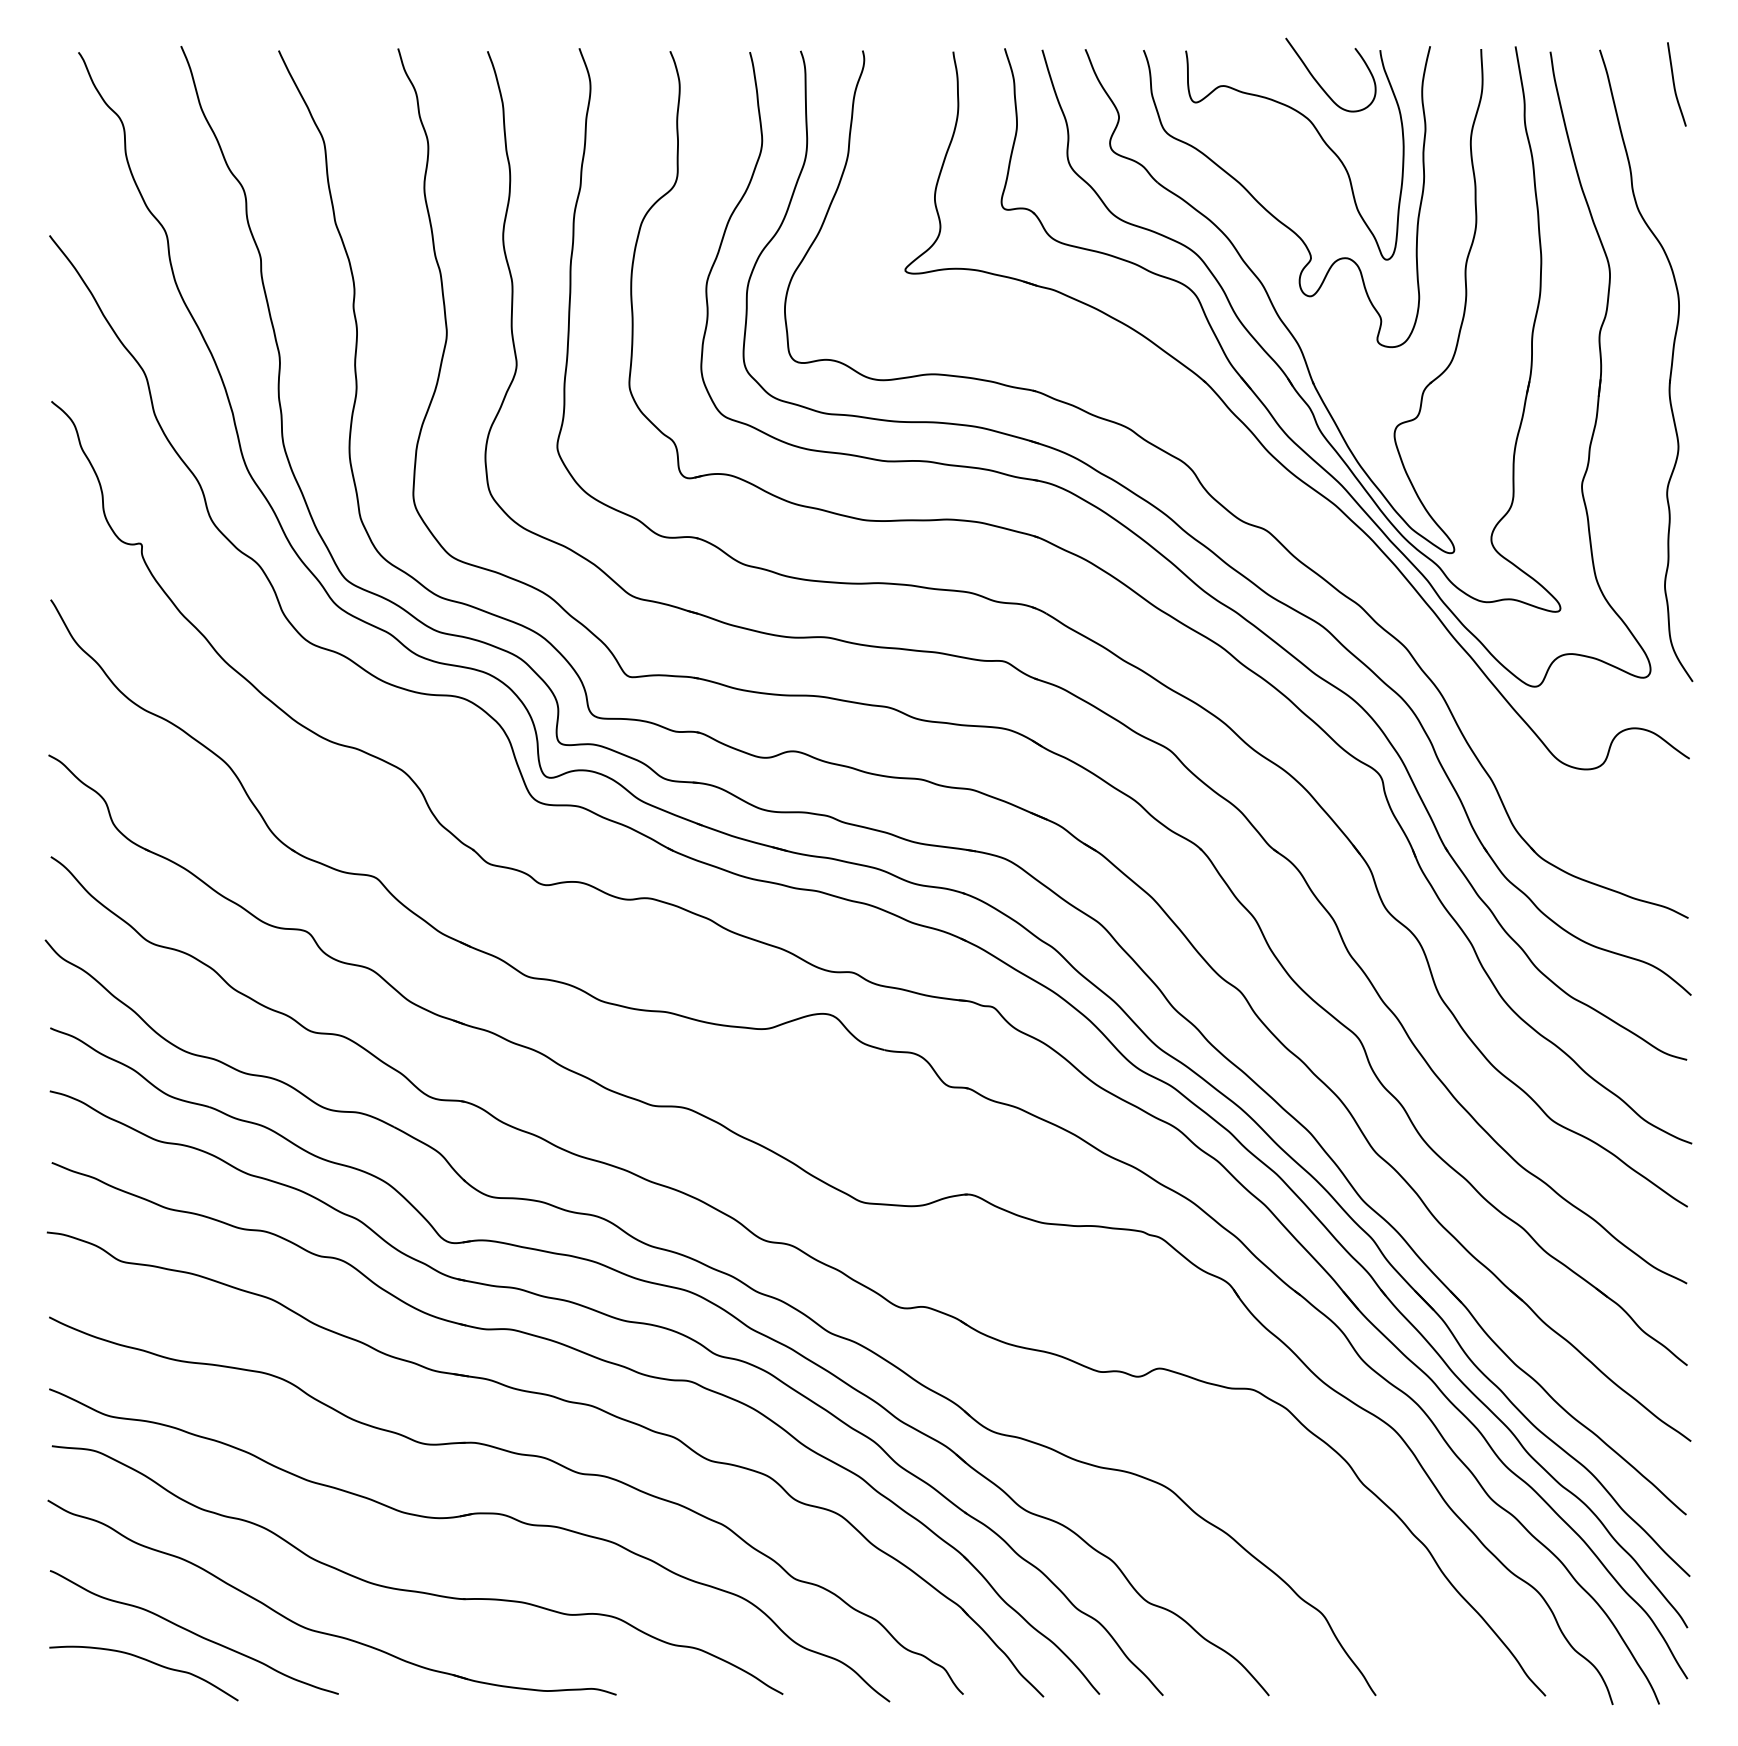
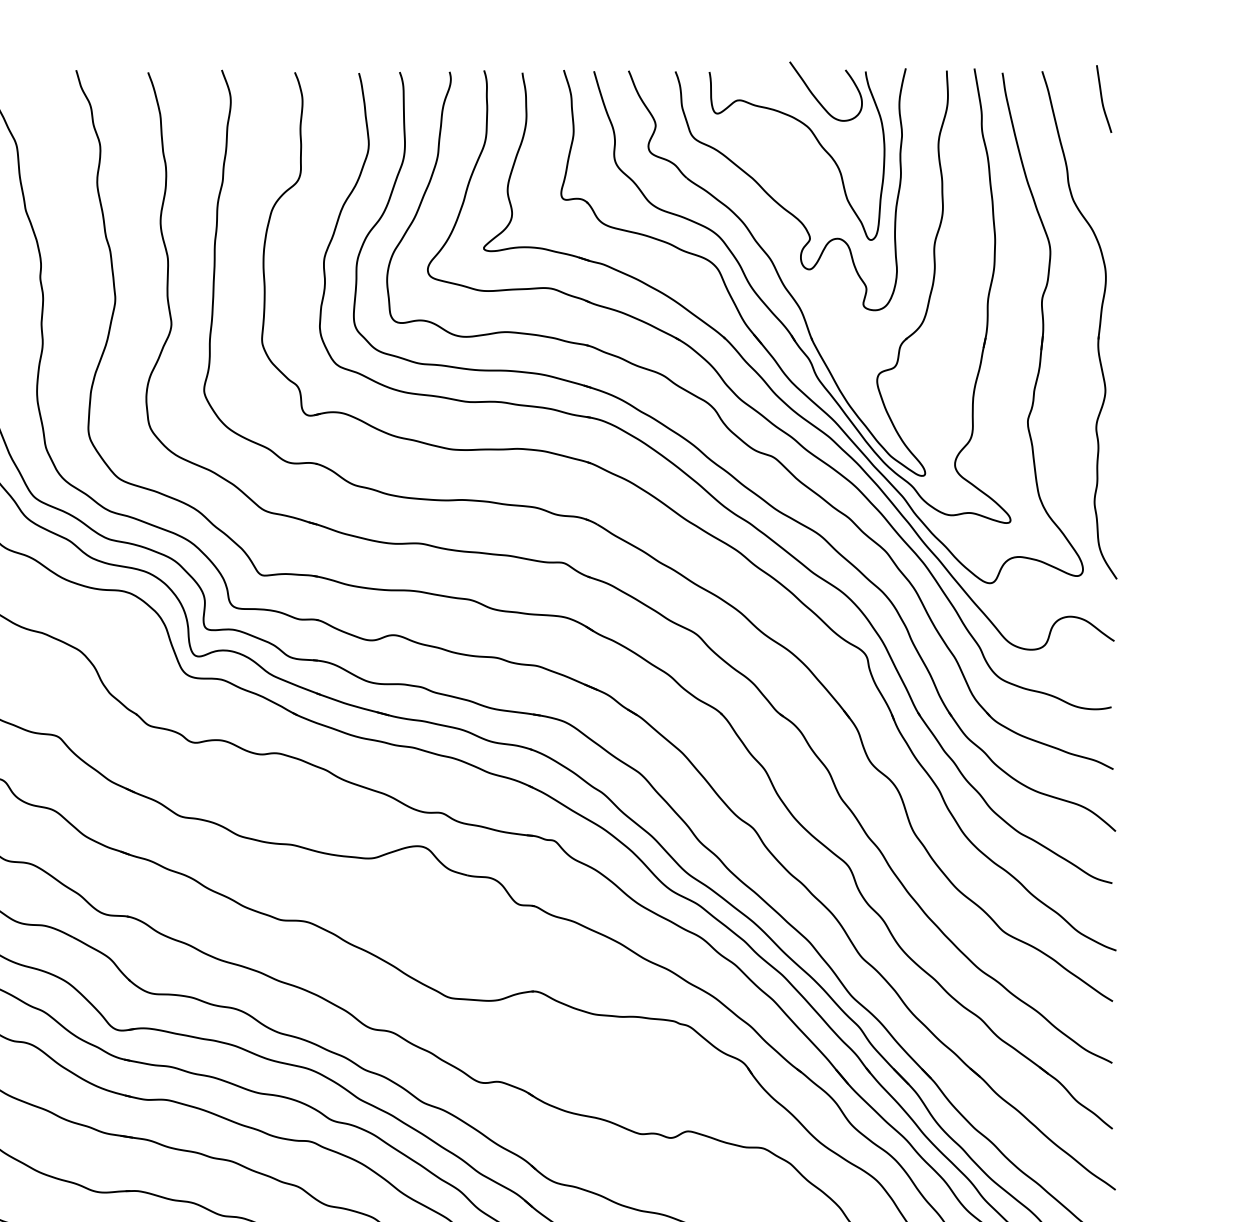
part: (1243, 470) -> (755, 409), added

